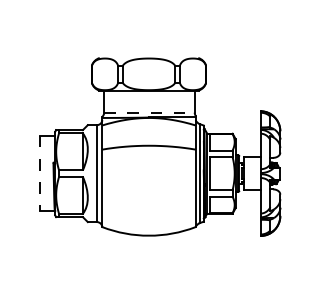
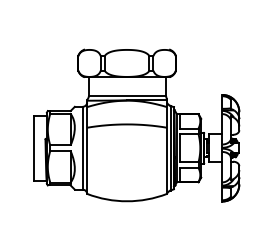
line: (149, 112) -> (127, 96), dashed -> solid
line: (39, 173) -> (33, 148), dashed -> solid

